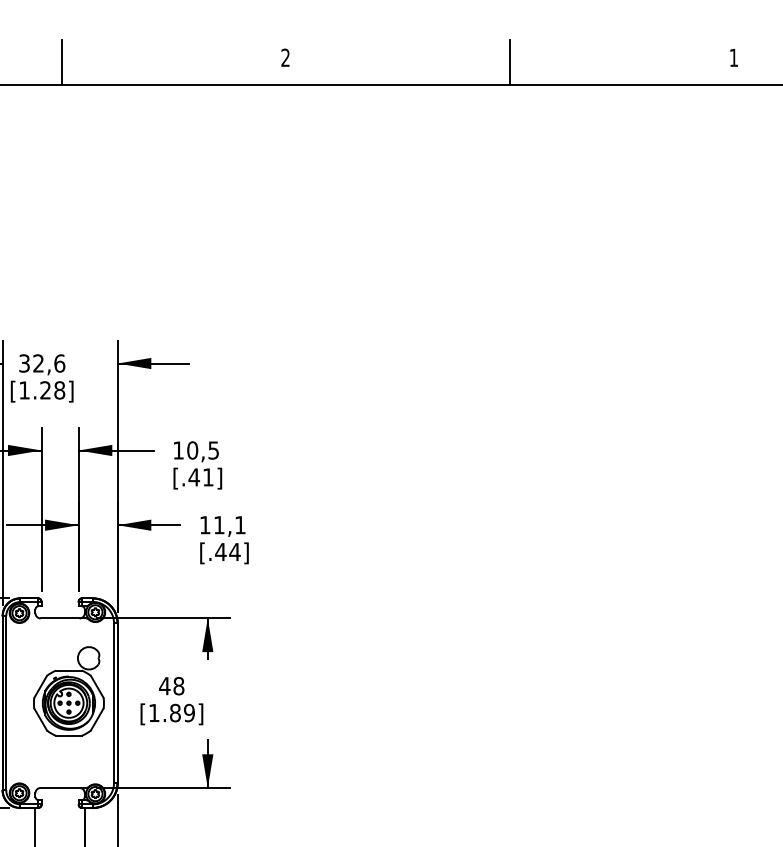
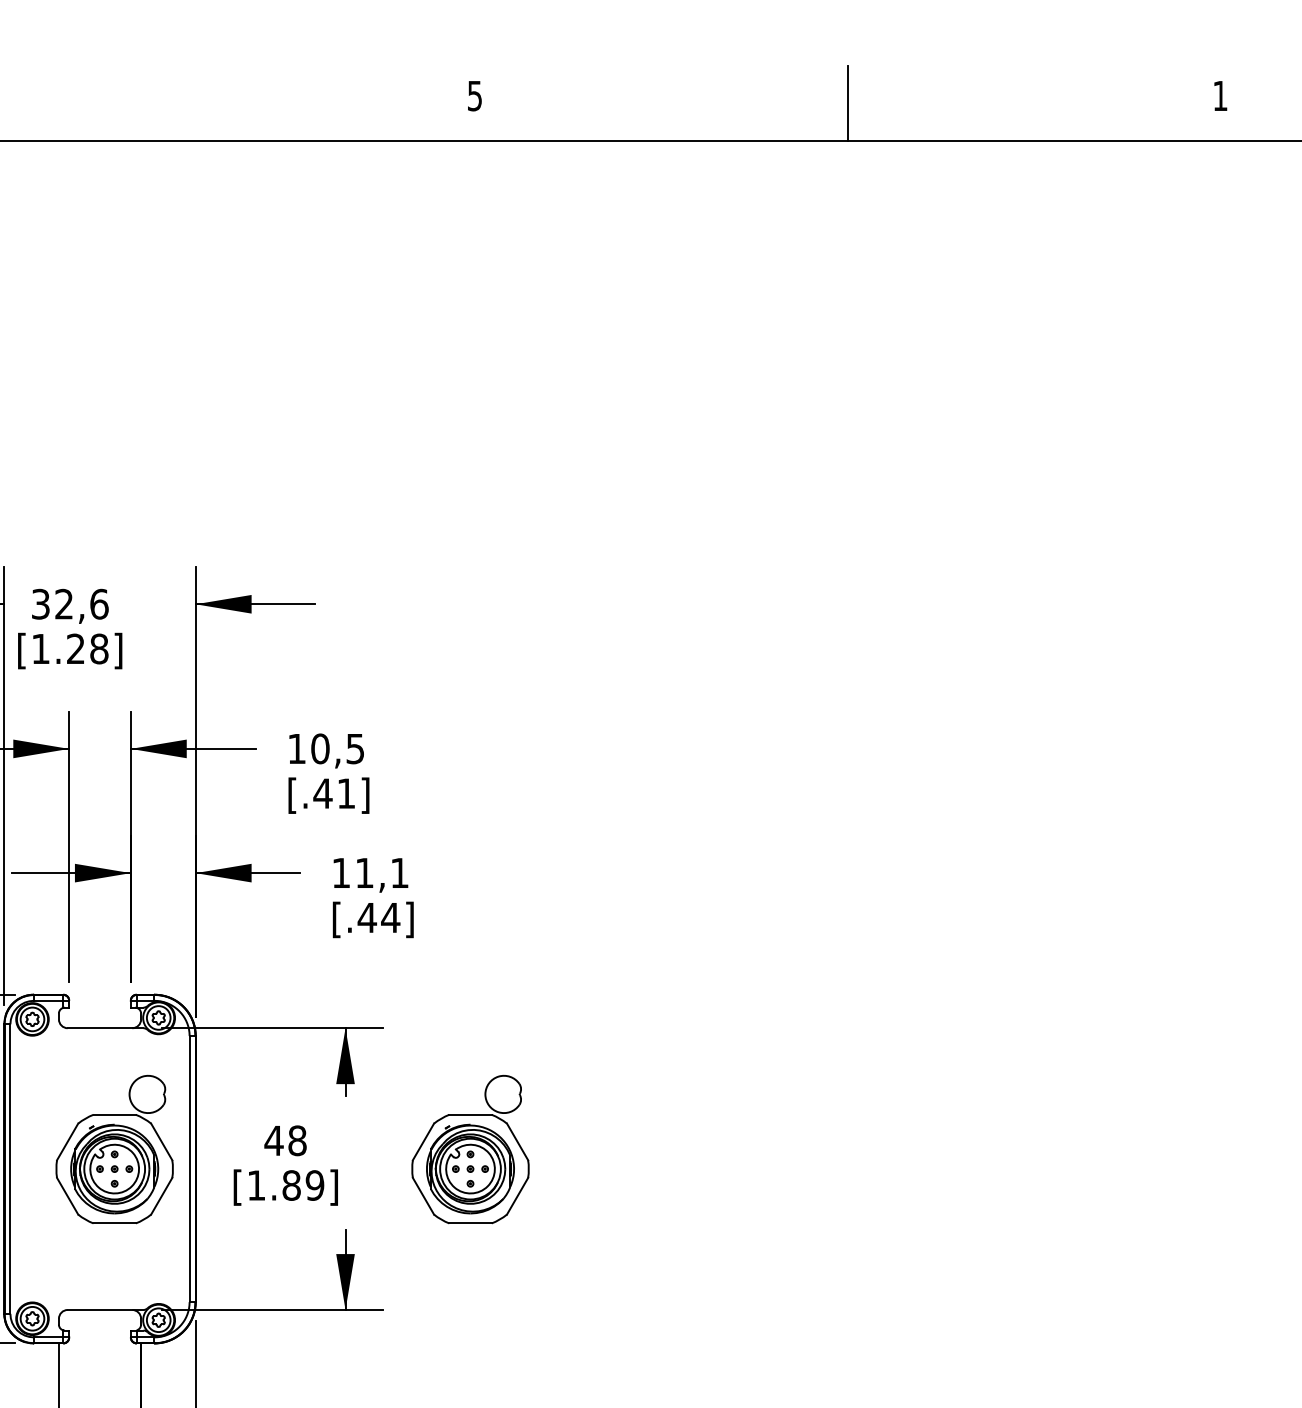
text: (285, 57) -> (474, 95), 2 -> 5
line: (61, 61) -> (102, 102), removed
part: (282, 691) -> (469, 1149), added

